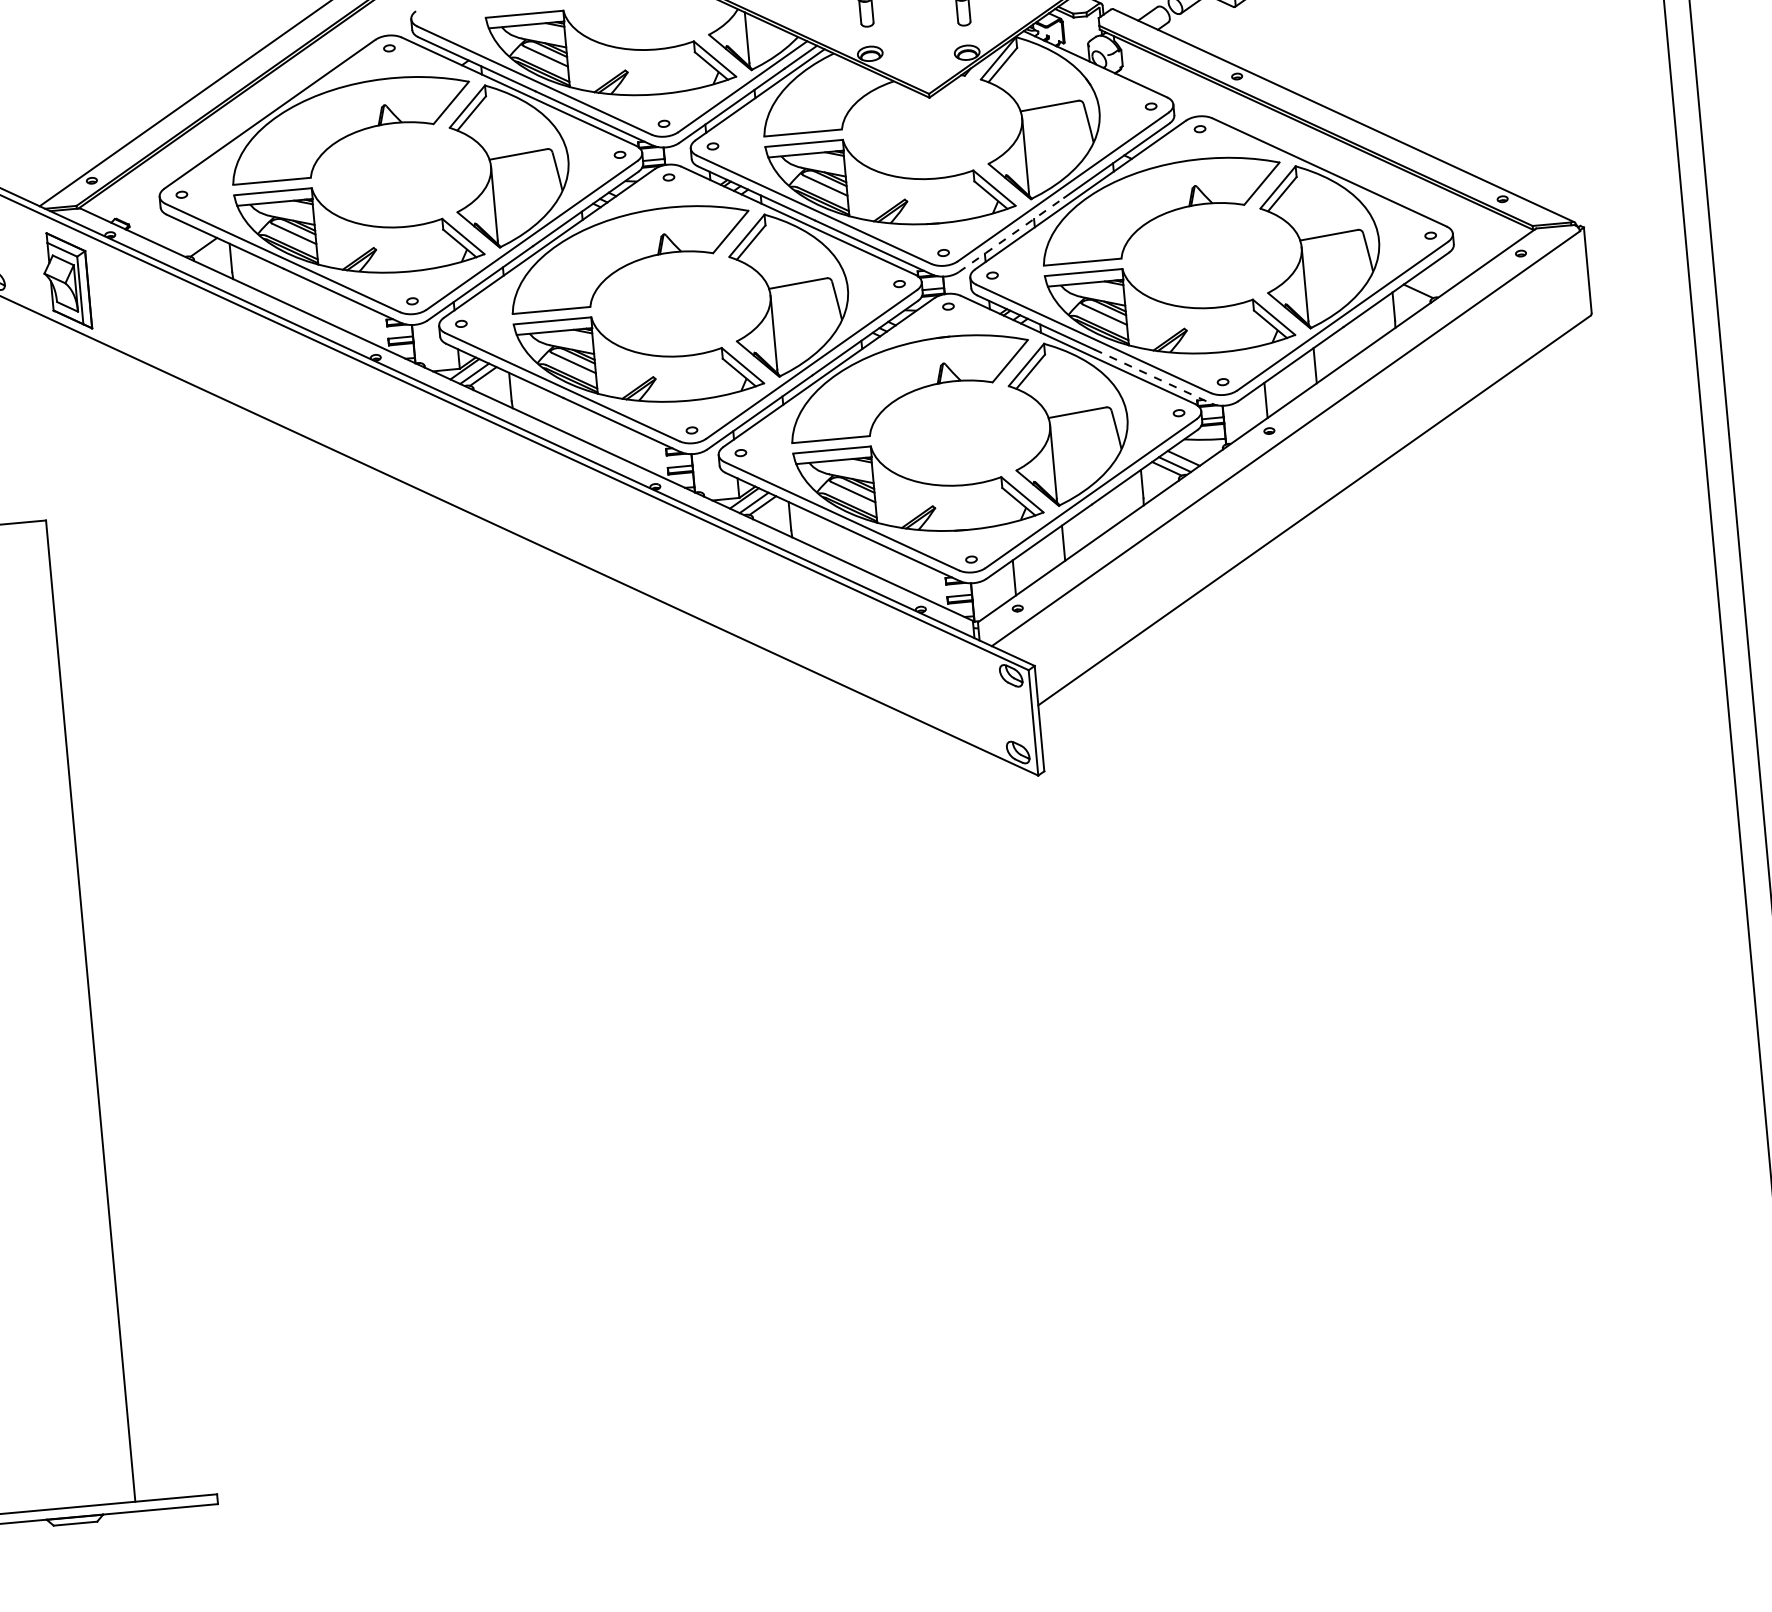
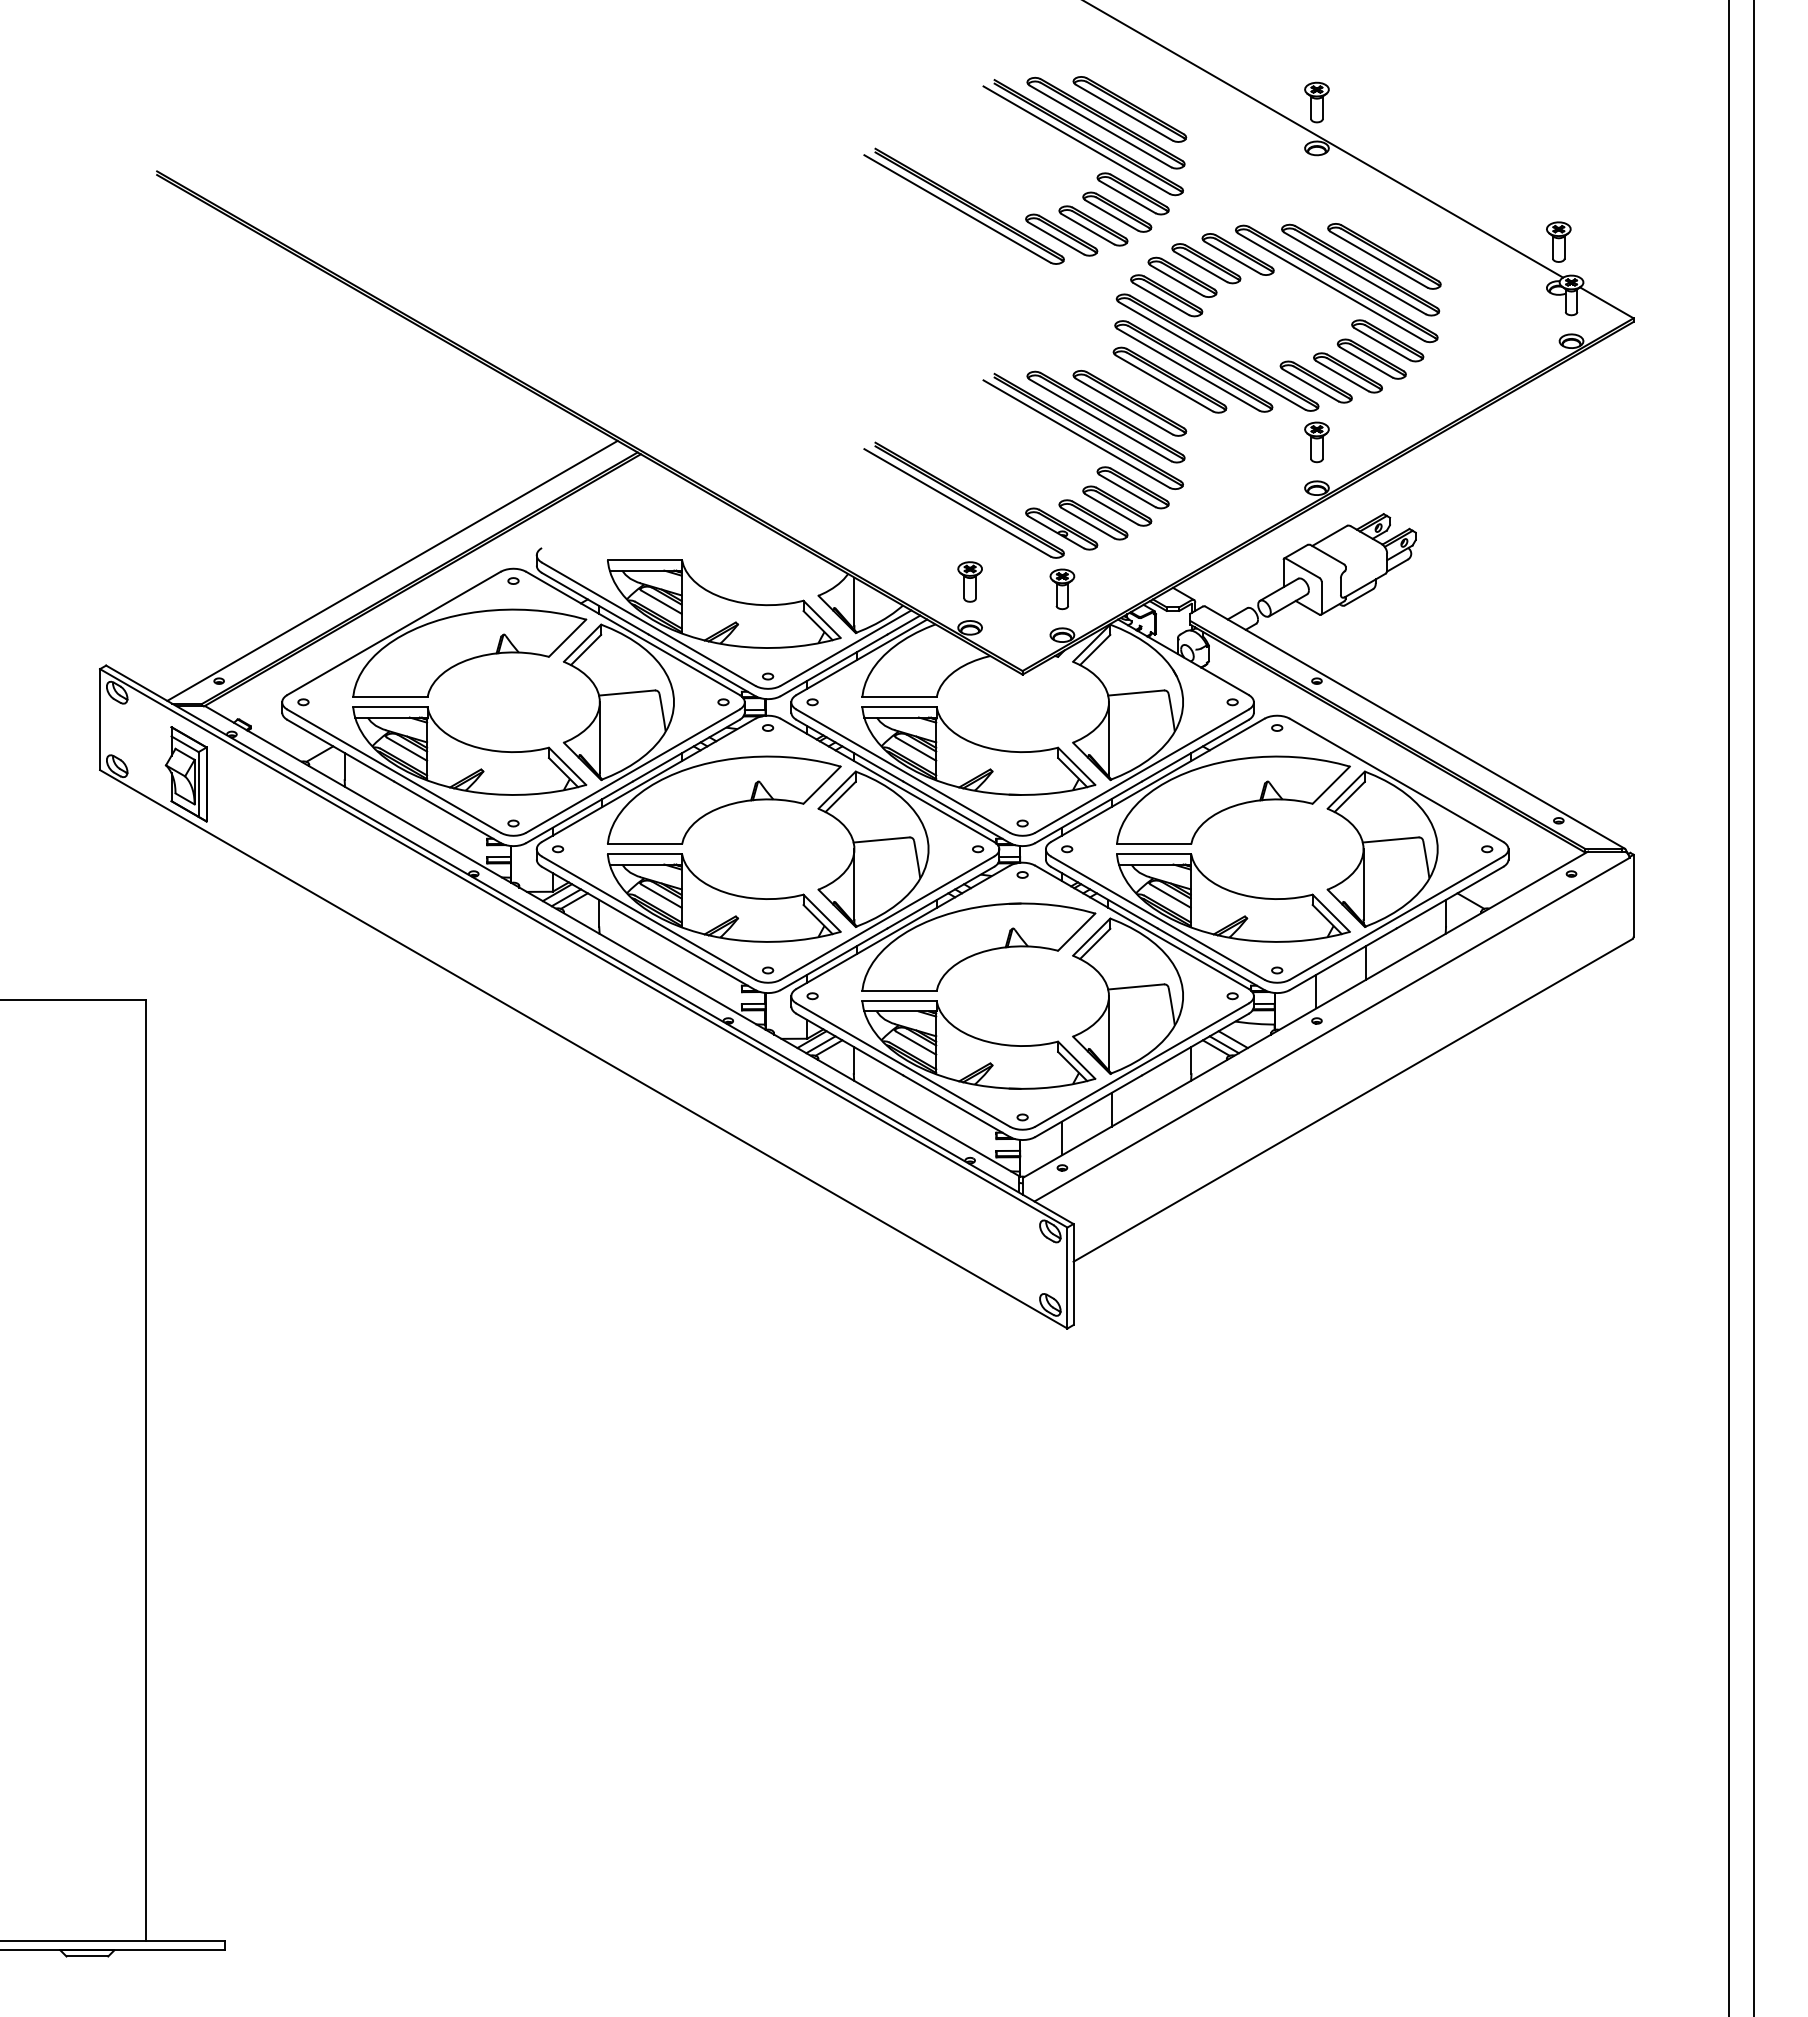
line: (1011, 235) -> (1088, 812), dashed -> solid
line: (1153, 376) -> (1211, 959), dashed -> solid

